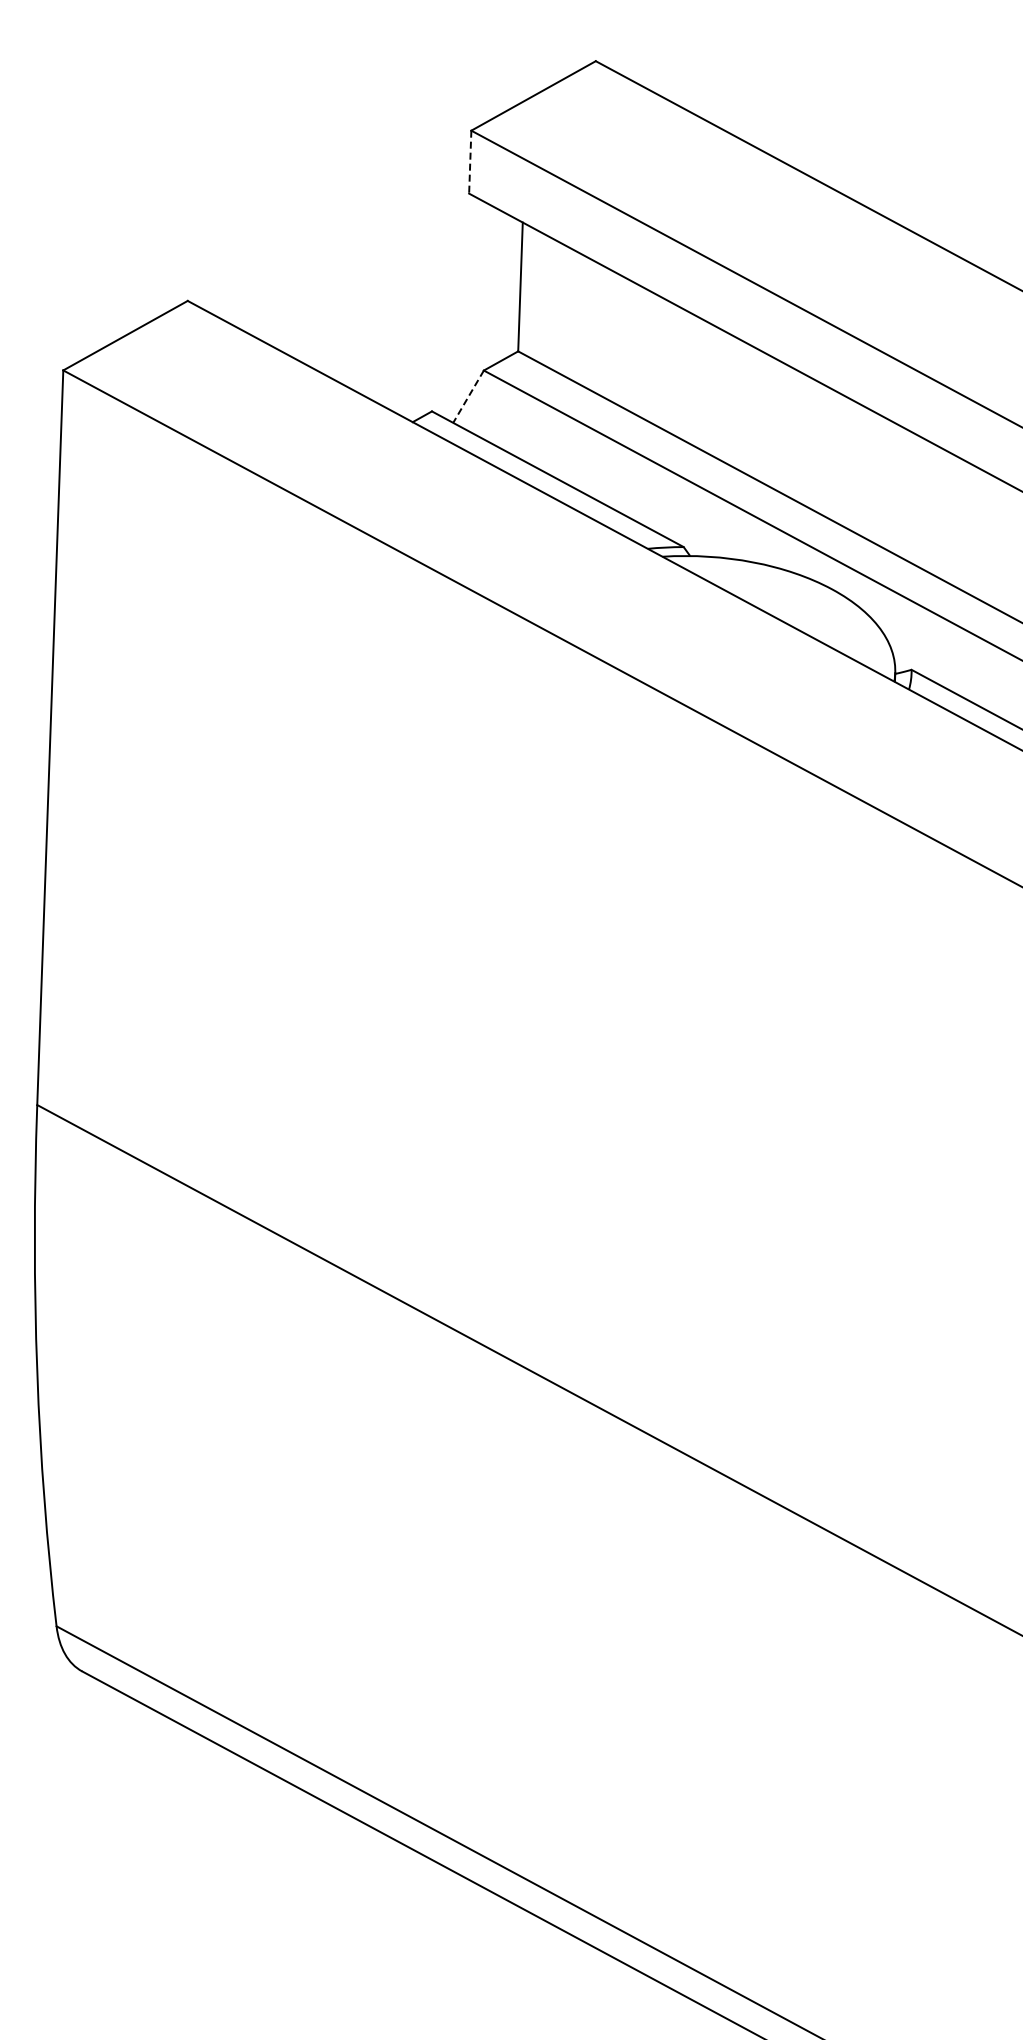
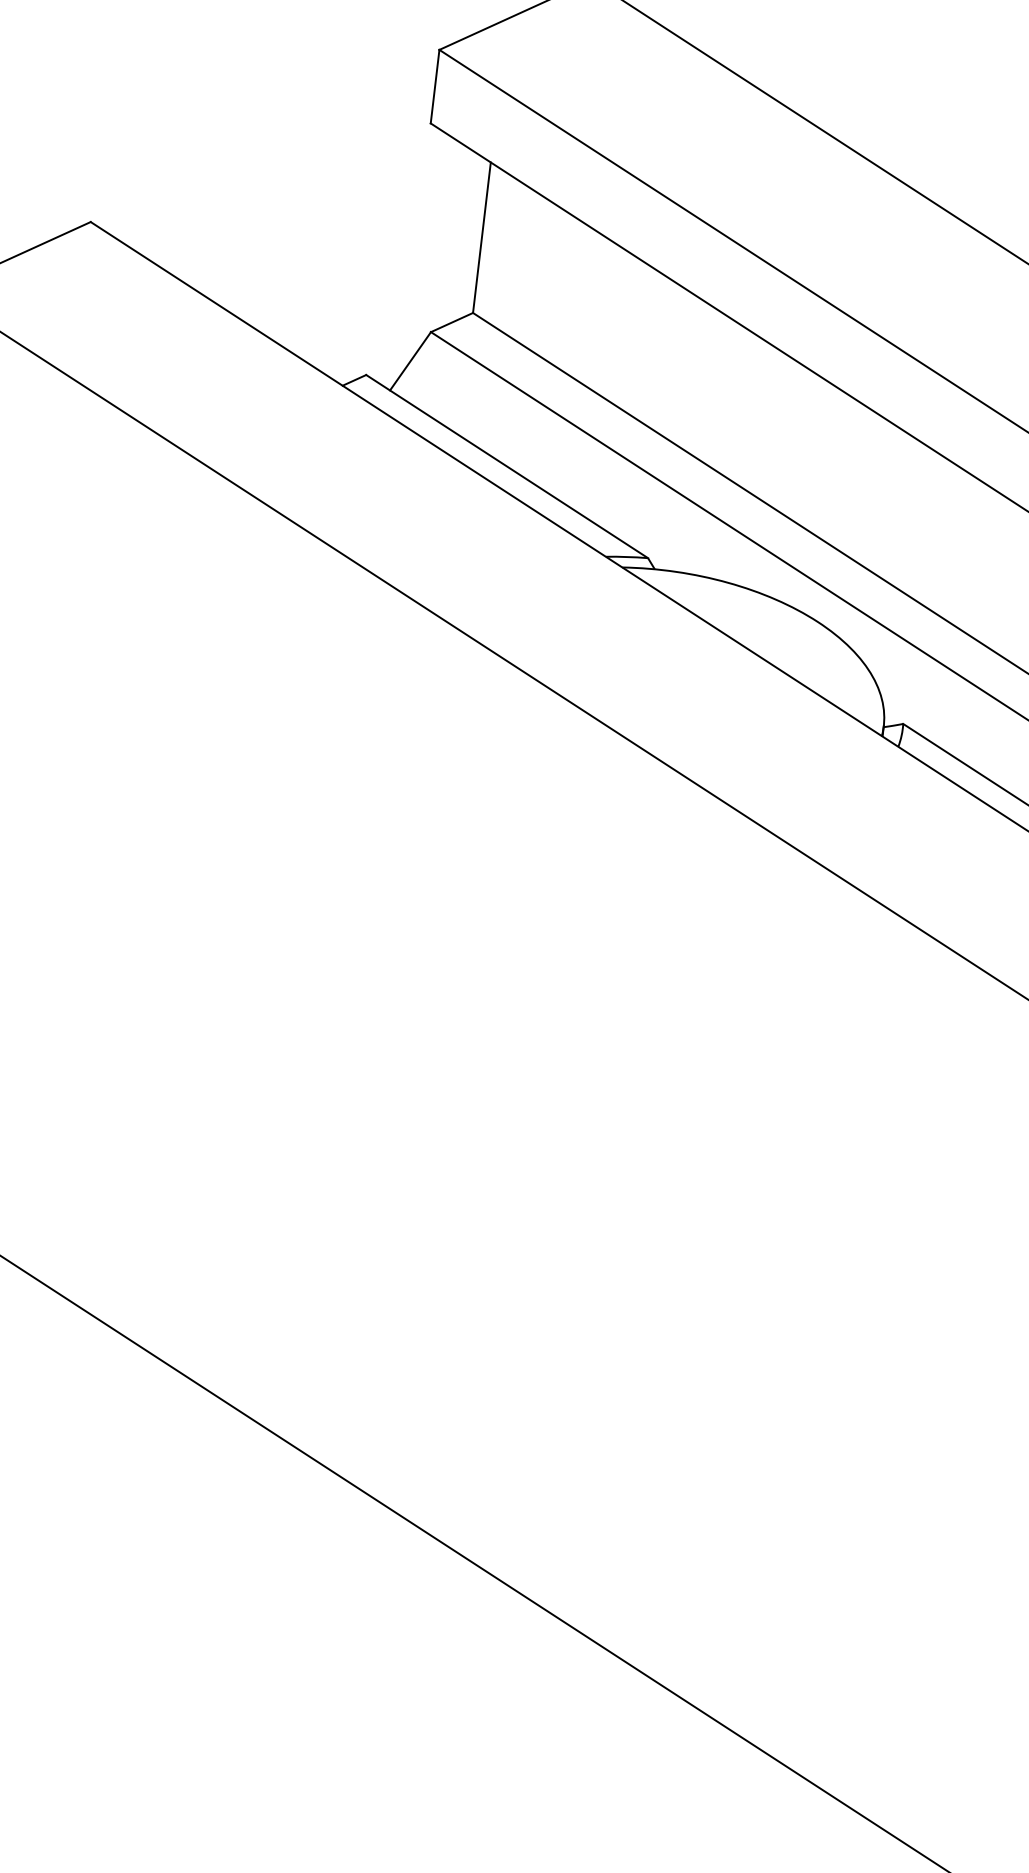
line: (470, 162) -> (435, 87), dashed -> solid
line: (468, 397) -> (410, 362), dashed -> solid

